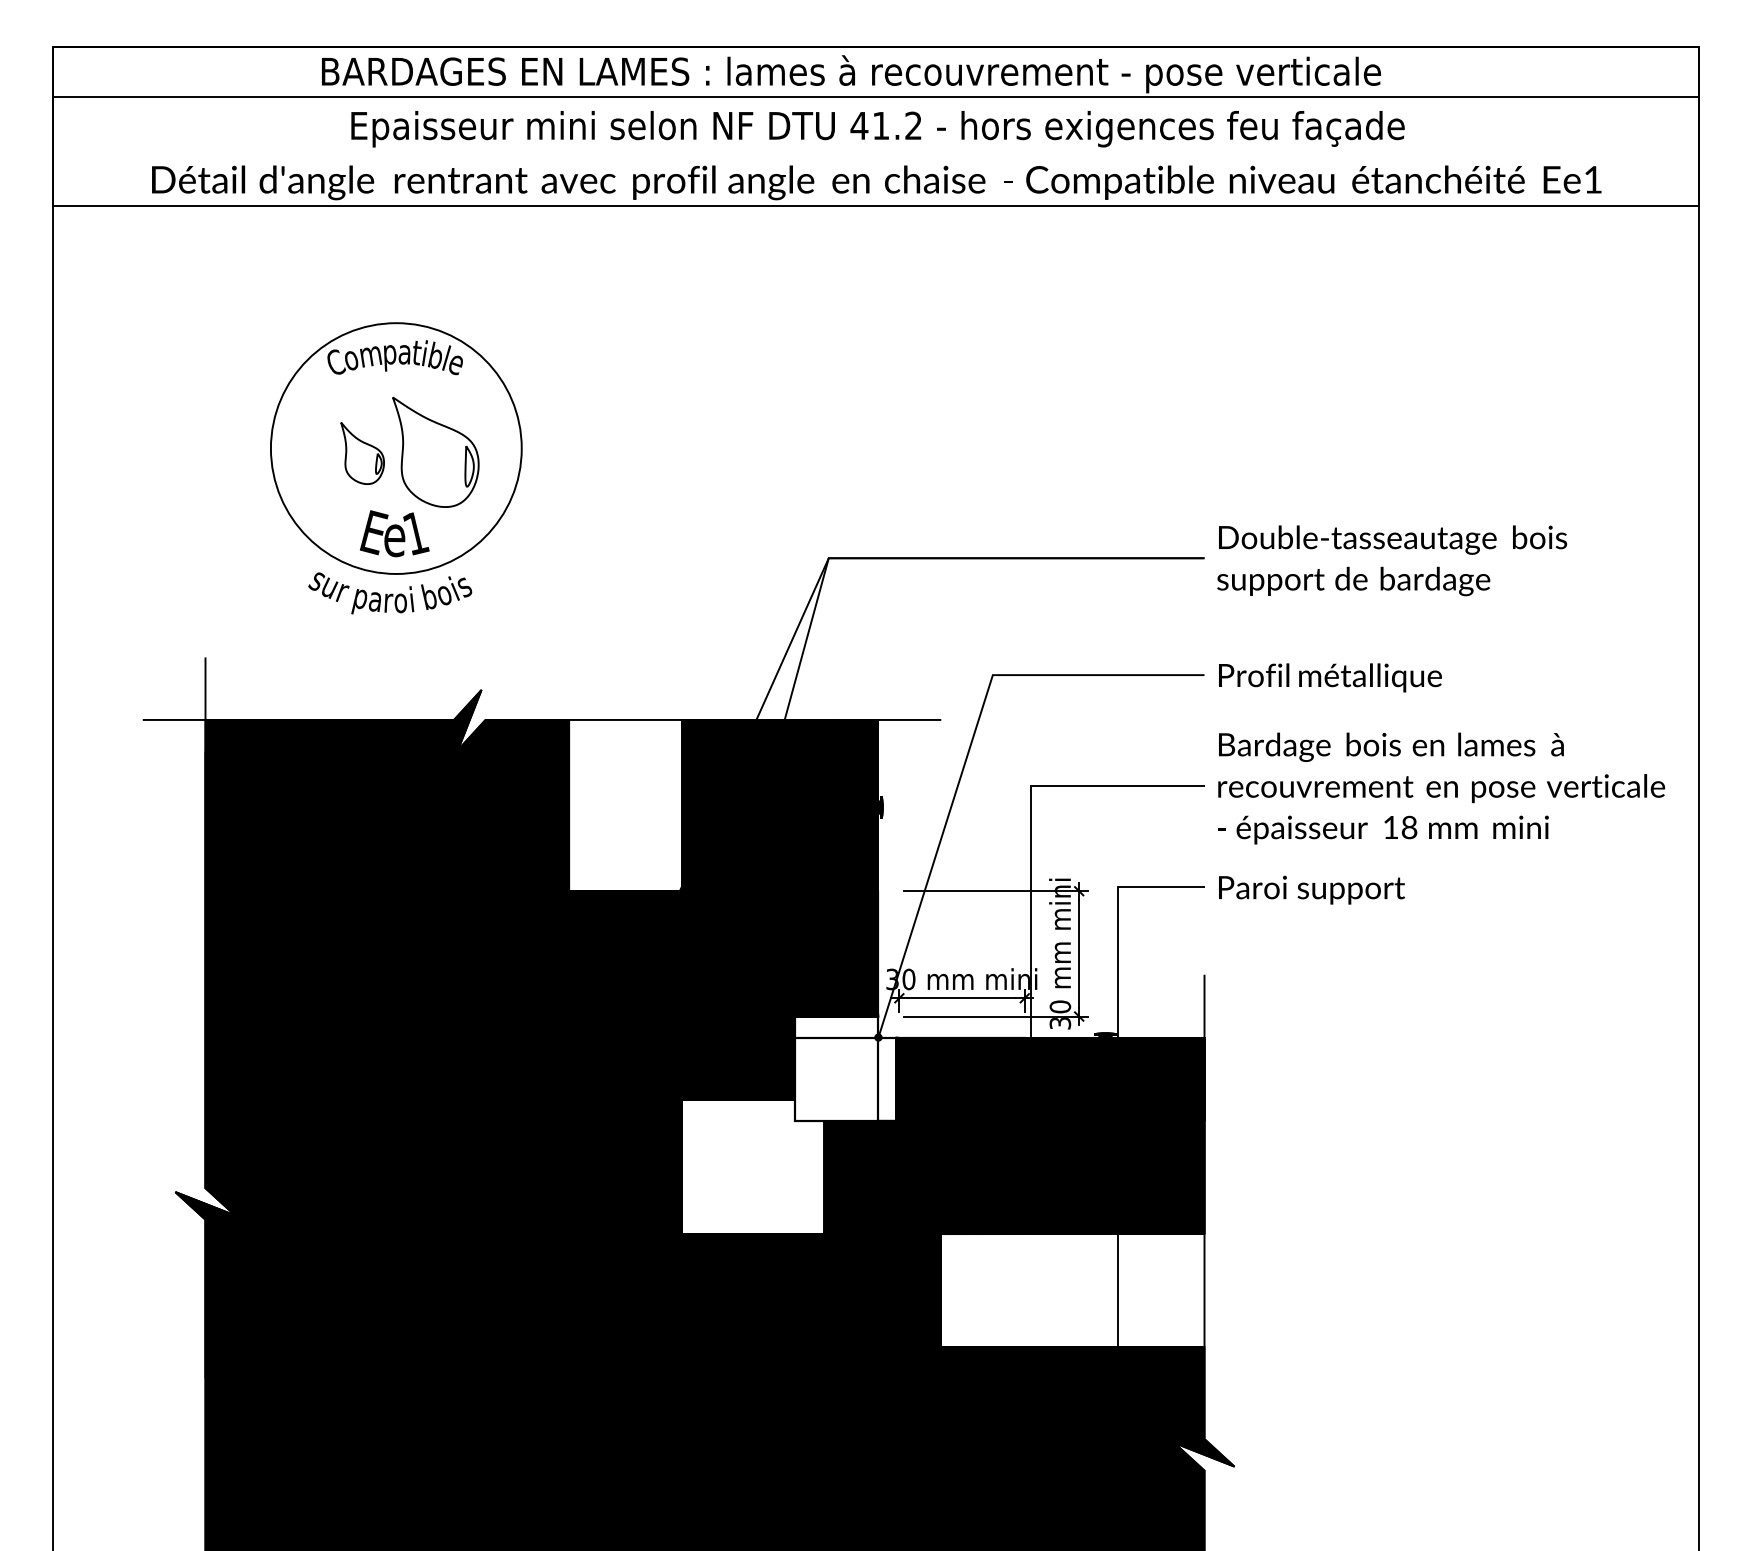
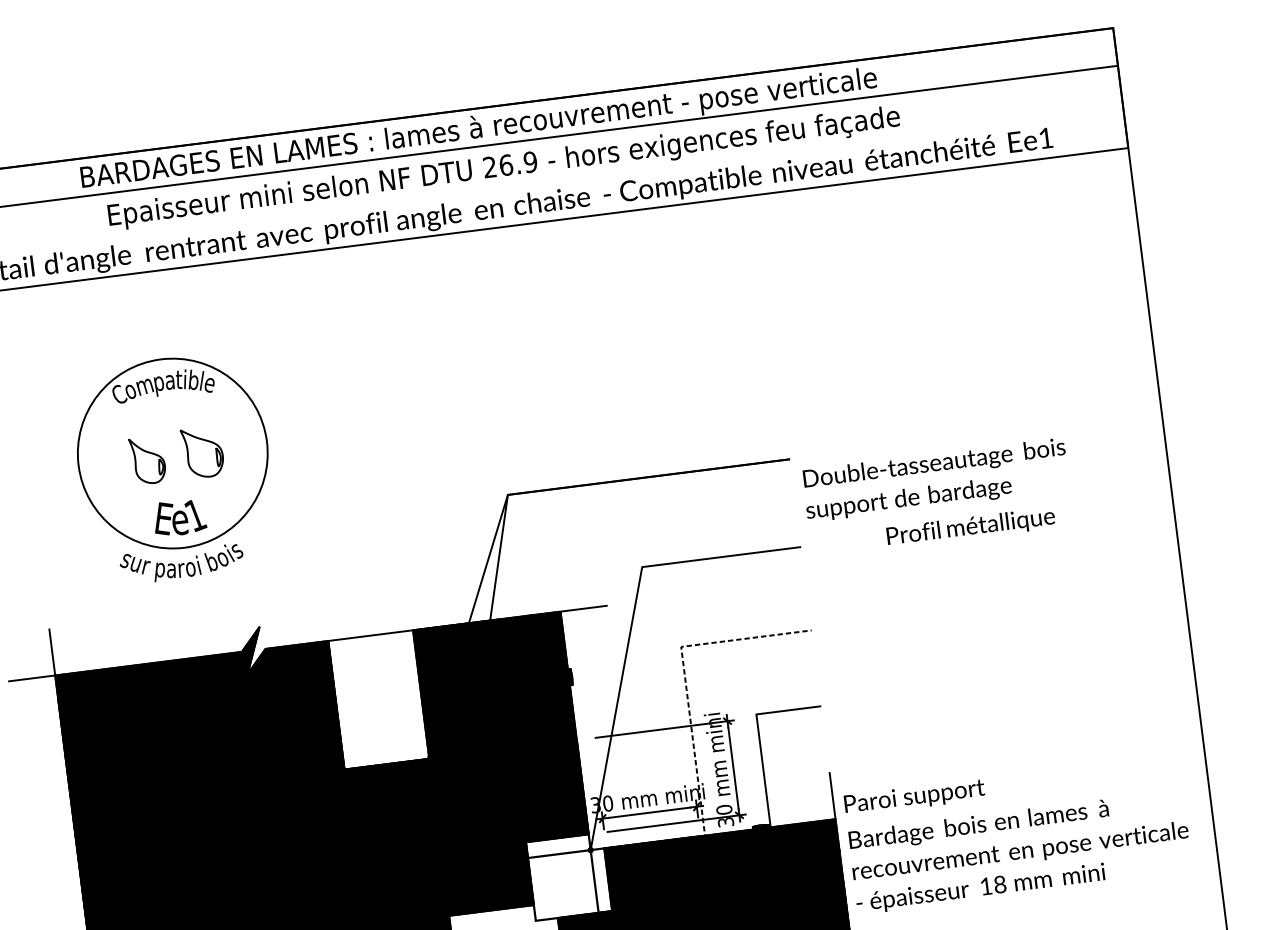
text: (886, 125) -> (510, 164), 41.2 -> 26.9
part: (435, 451) -> (202, 452), size x0.6
text: (1392, 560) -> (936, 479), moved
text: (1330, 677) -> (971, 527), moved
text: (1441, 788) -> (1020, 852), moved
line: (1030, 849) -> (687, 694), solid -> dashed
text: (1311, 889) -> (914, 796), moved

